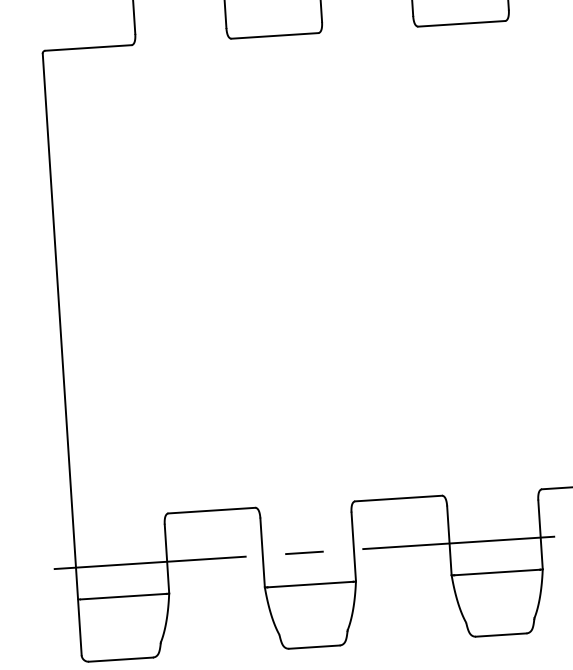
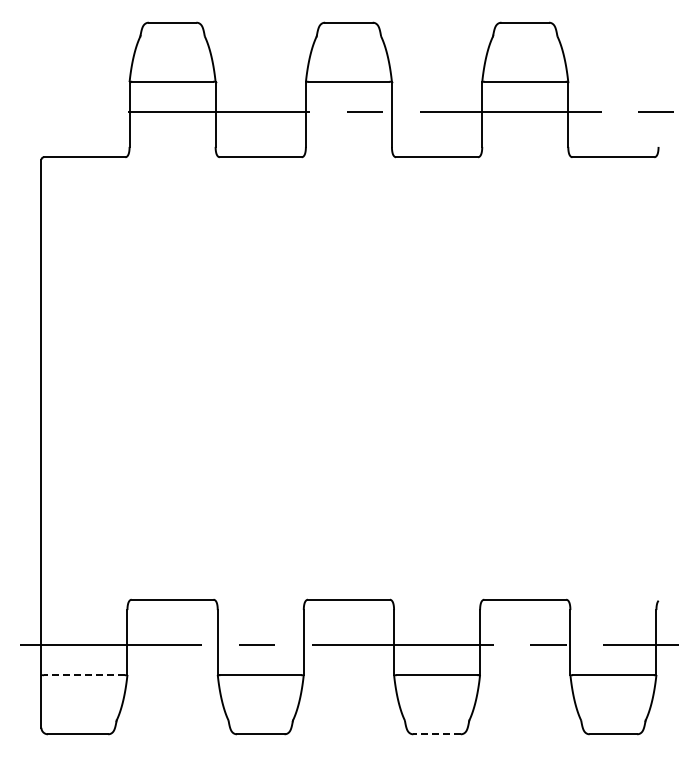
line: (122, 597) -> (83, 675), solid -> dashed
line: (501, 635) -> (437, 734), solid -> dashed

